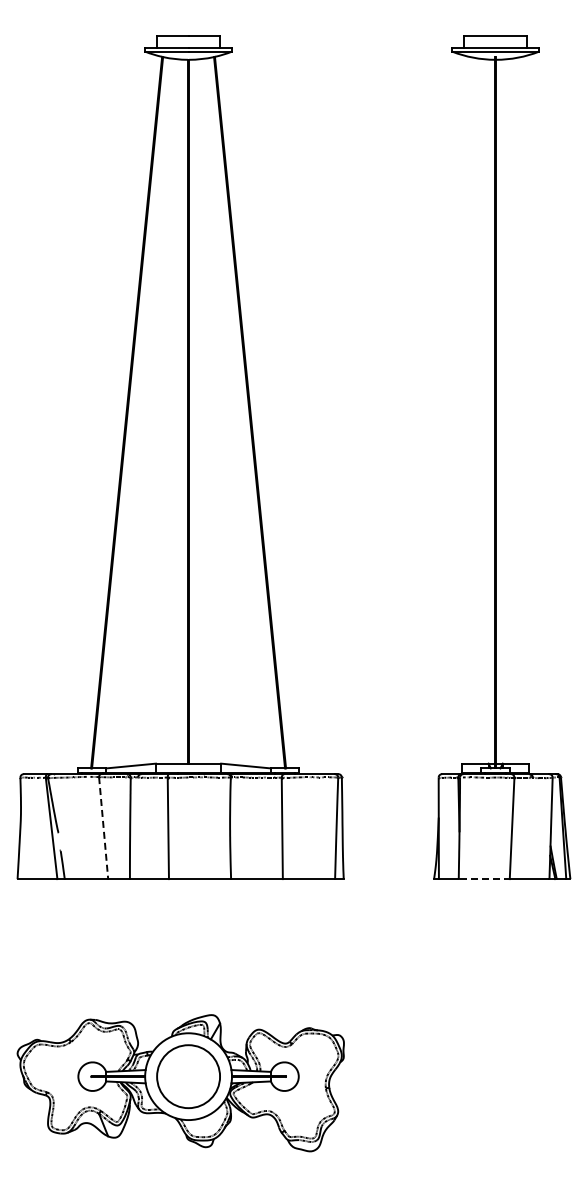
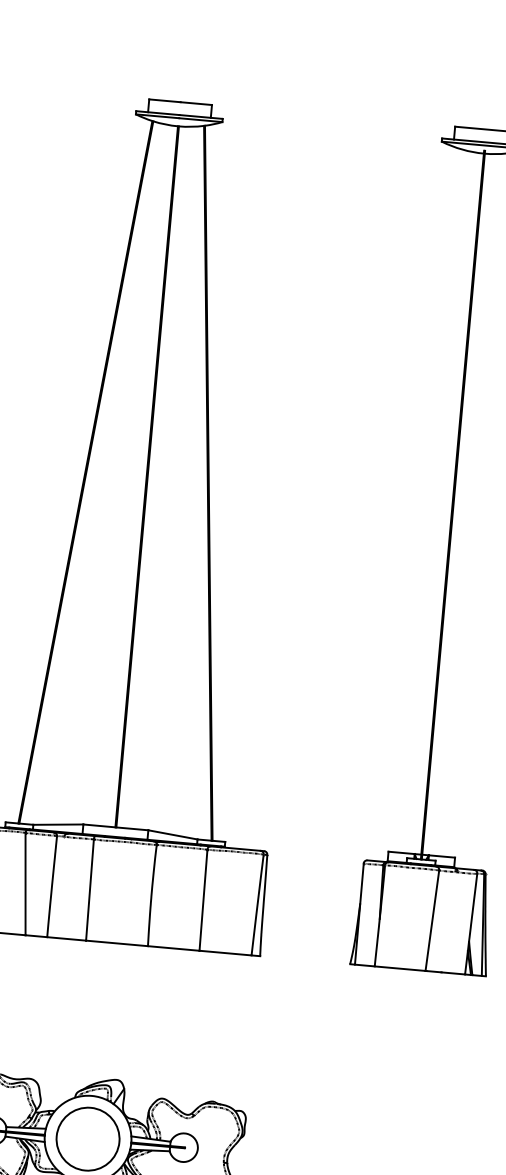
line: (103, 828) -> (25, 884), dashed -> solid
line: (484, 879) -> (400, 969), dashed -> solid

